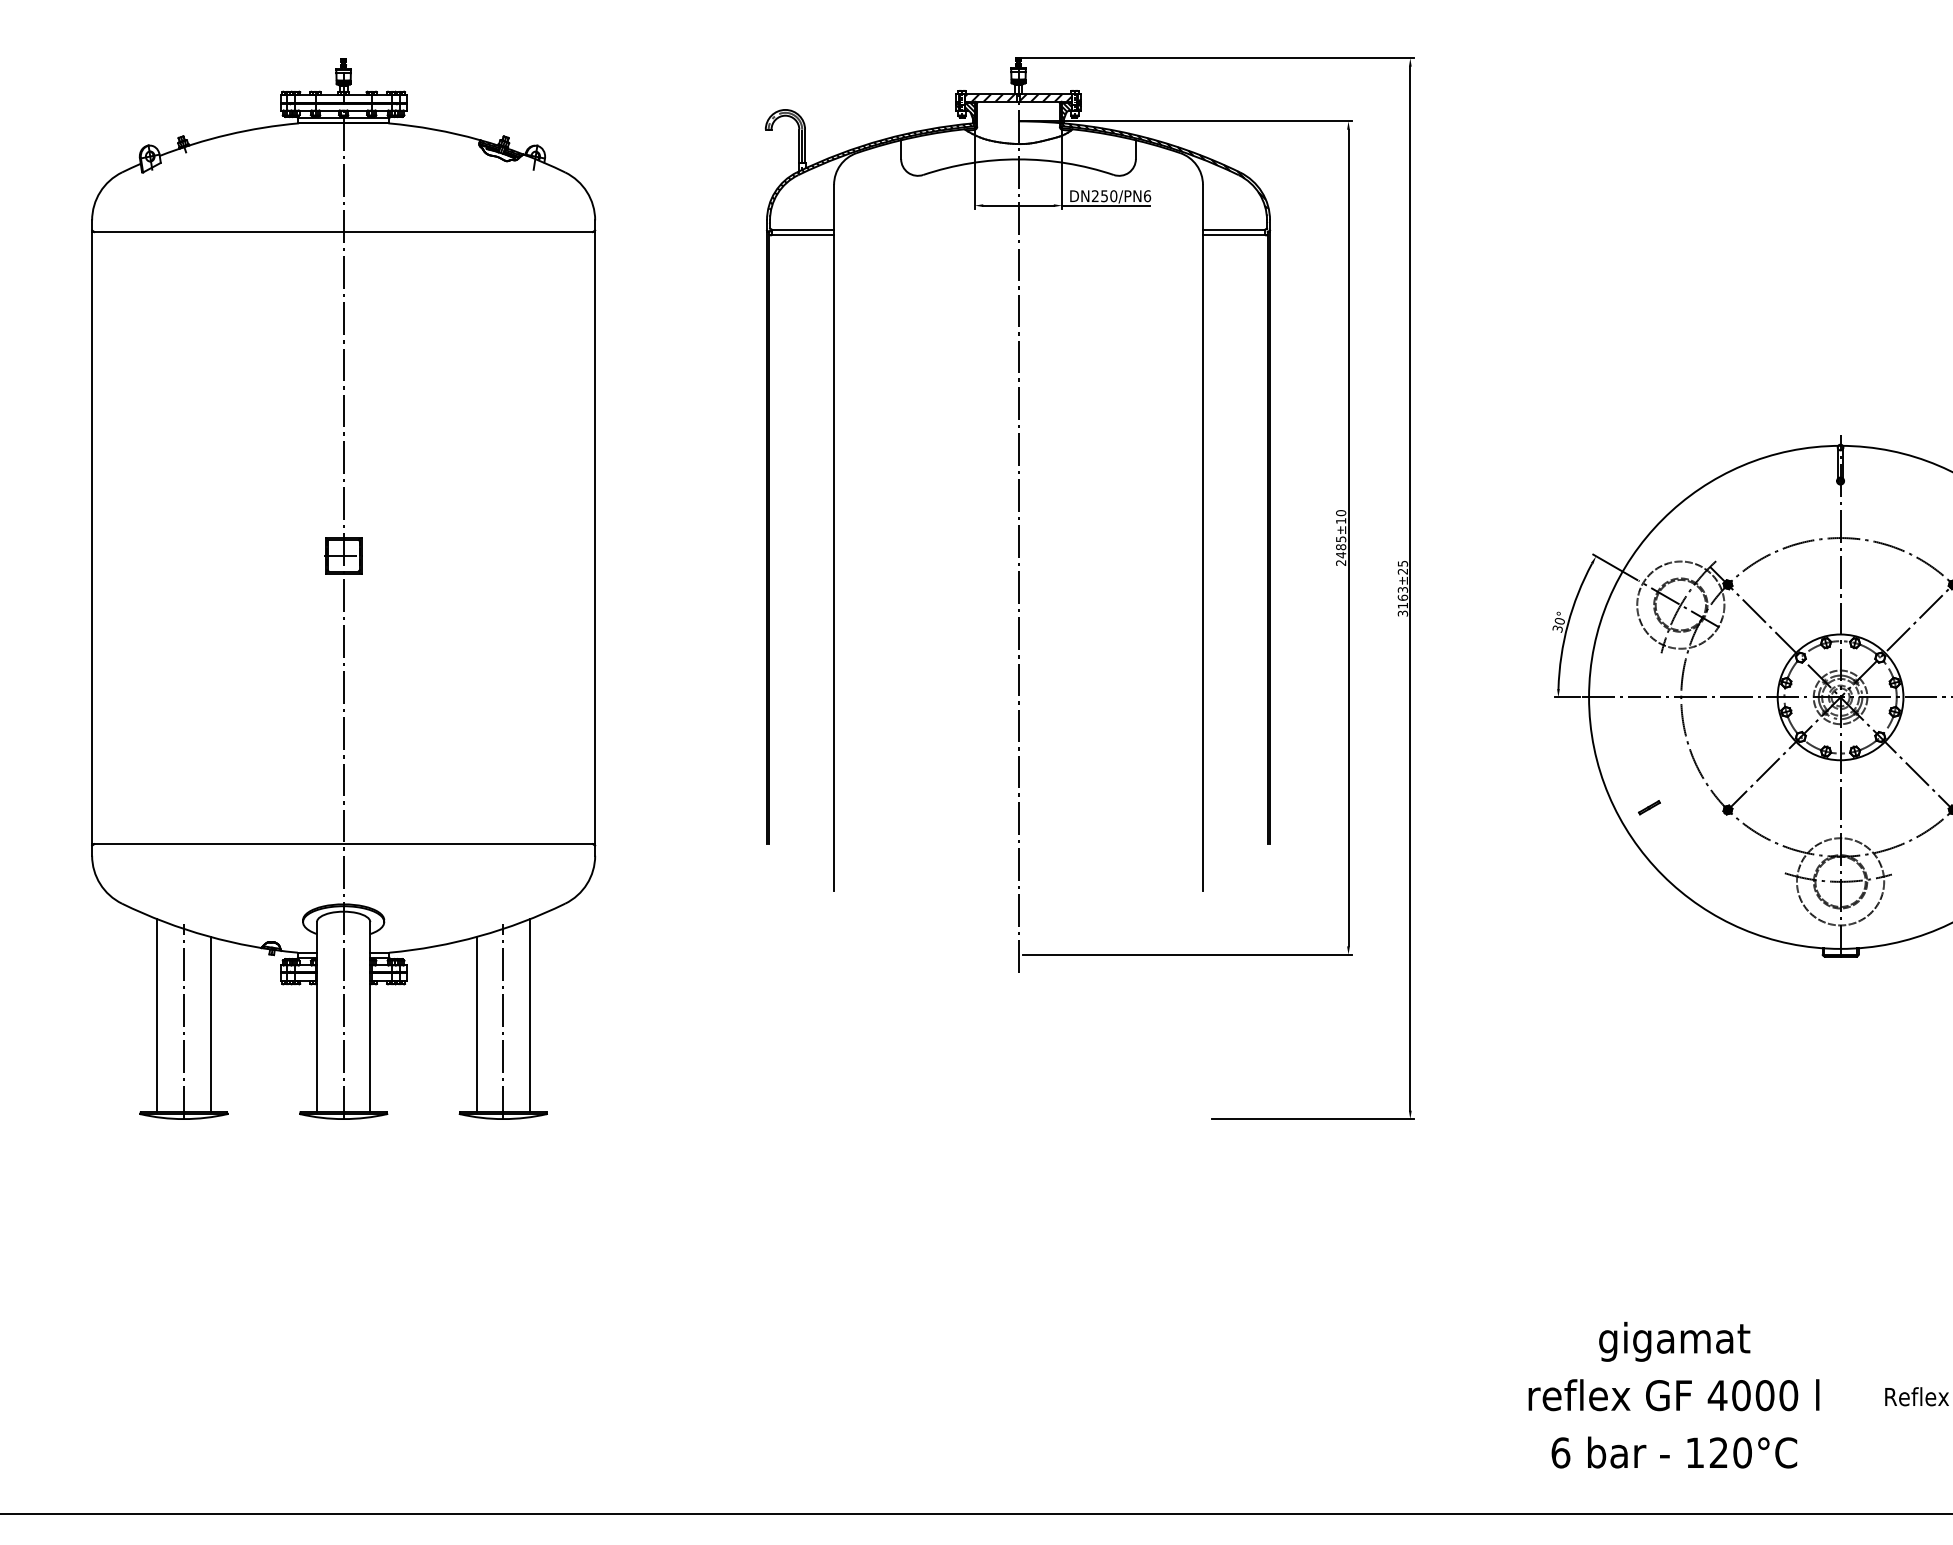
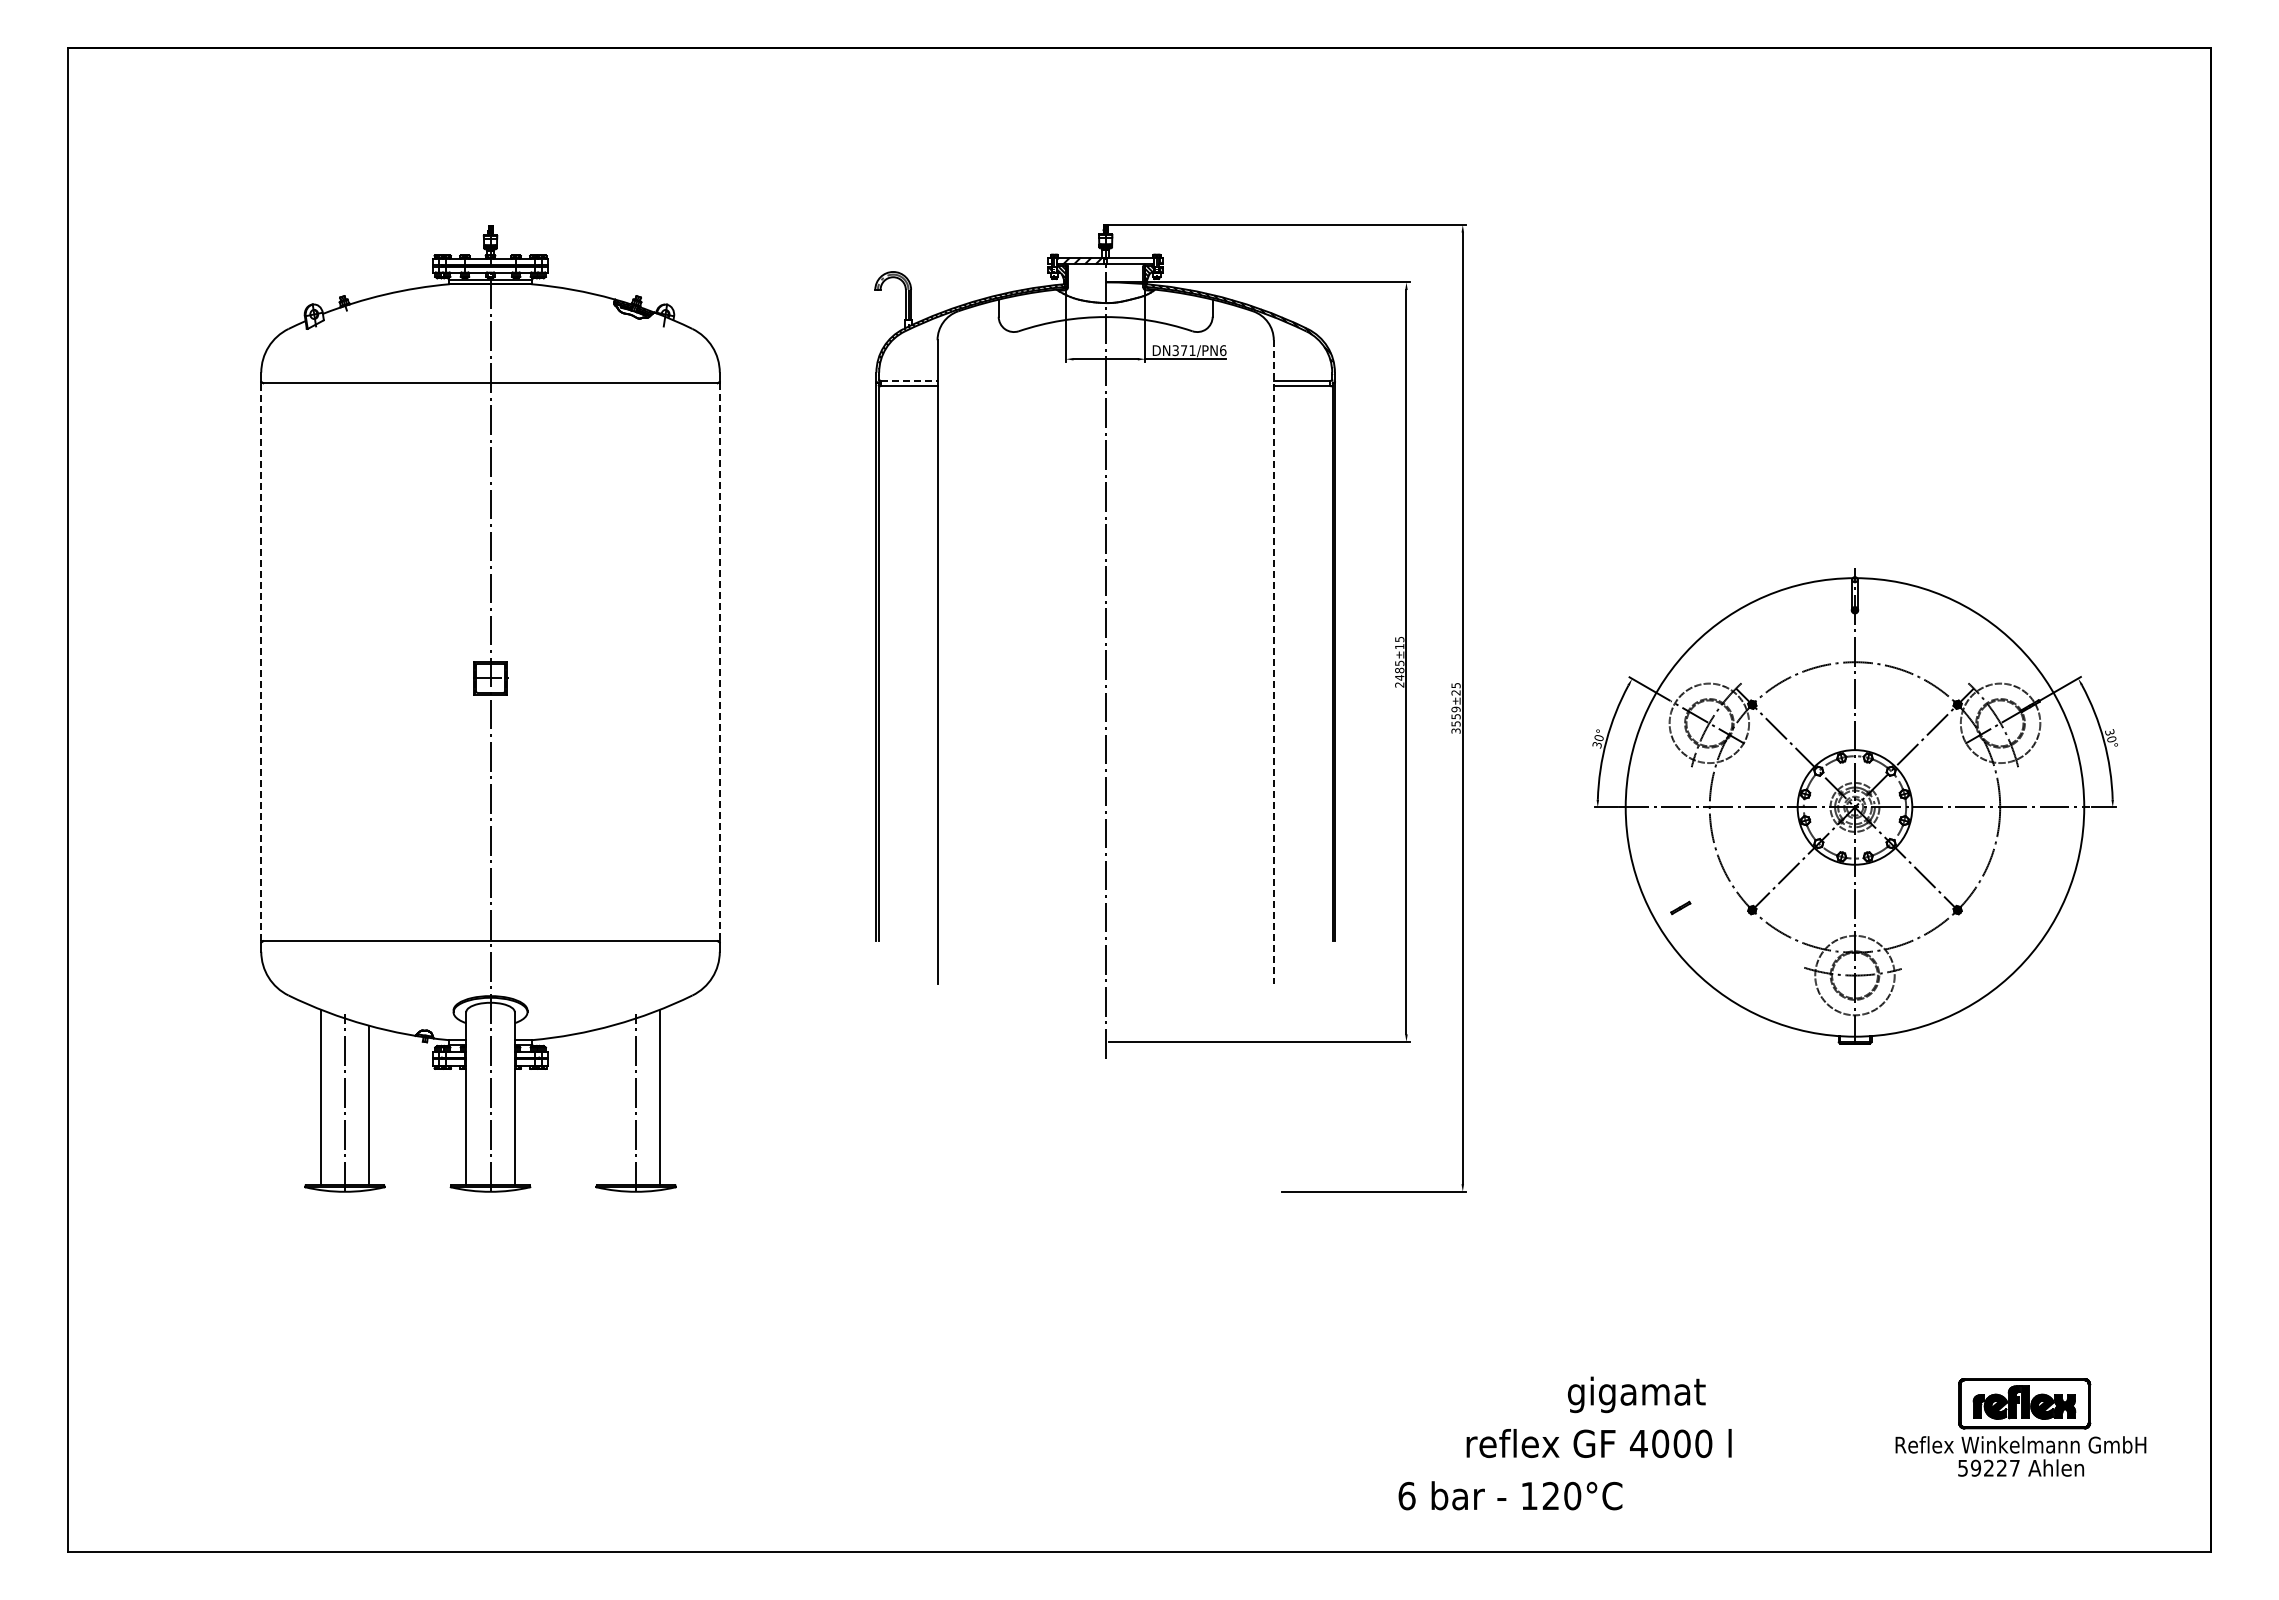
hatch: (1045, 97) -> (1130, 260), removed
text: (1103, 196) -> (1183, 350), DN250/PN6 -> DN371/PN6
line: (803, 230) -> (909, 381), solid -> dashed
text: (1340, 513) -> (1399, 639), ±10 -> ±15
line: (92, 538) -> (261, 662), solid -> dashed
line: (594, 538) -> (719, 662), solid -> dashed
line: (1202, 538) -> (1273, 662), solid -> dashed
text: (1402, 597) -> (1455, 716), 3163 -> 3559
line: (476, 1024) -> (611, 1105), removed
text: (1674, 1341) -> (1636, 1394), moved
text: (1673, 1395) -> (1598, 1443), moved
text: (1674, 1452) -> (1510, 1495), moved

